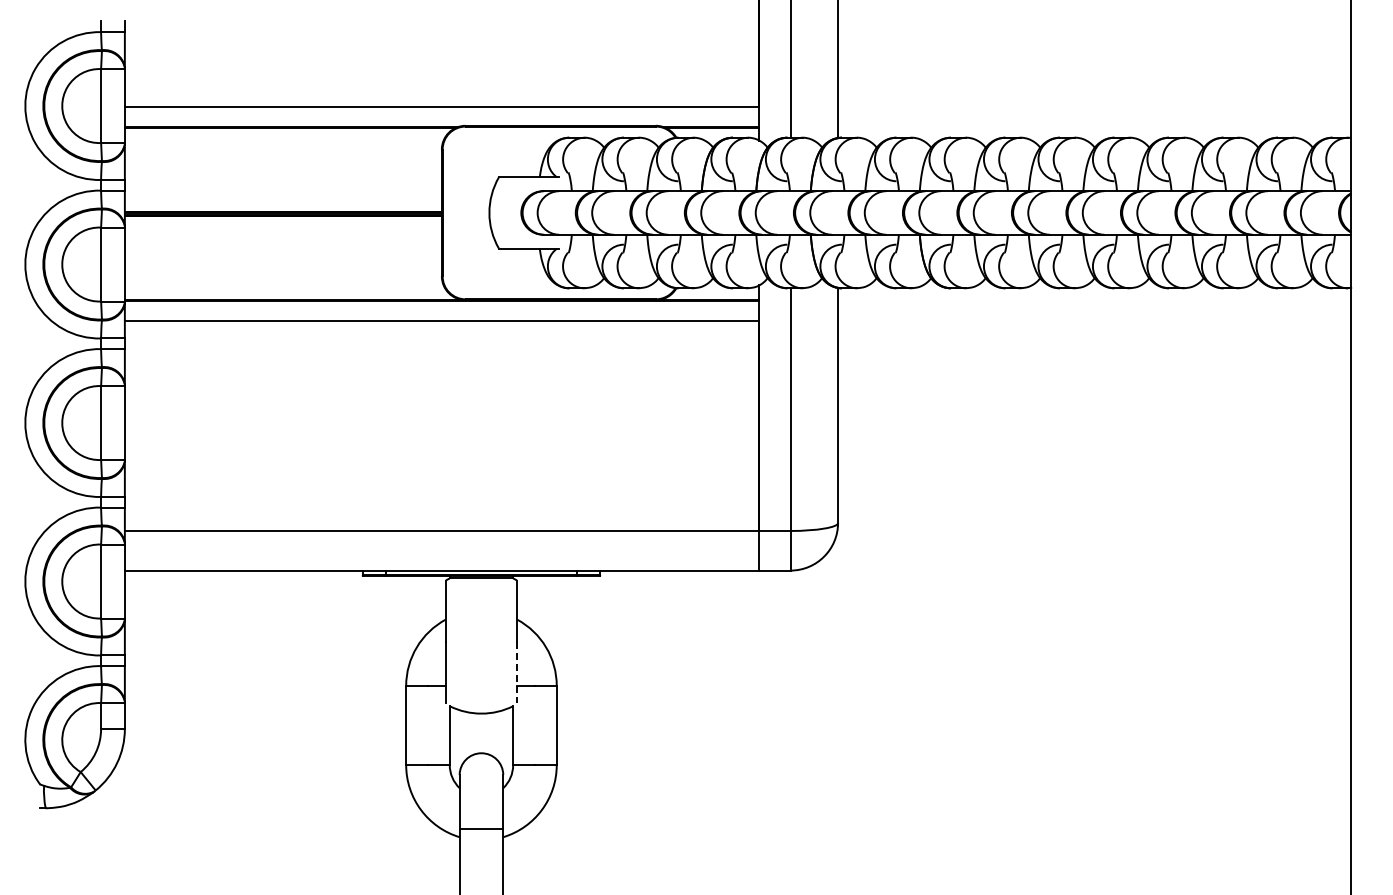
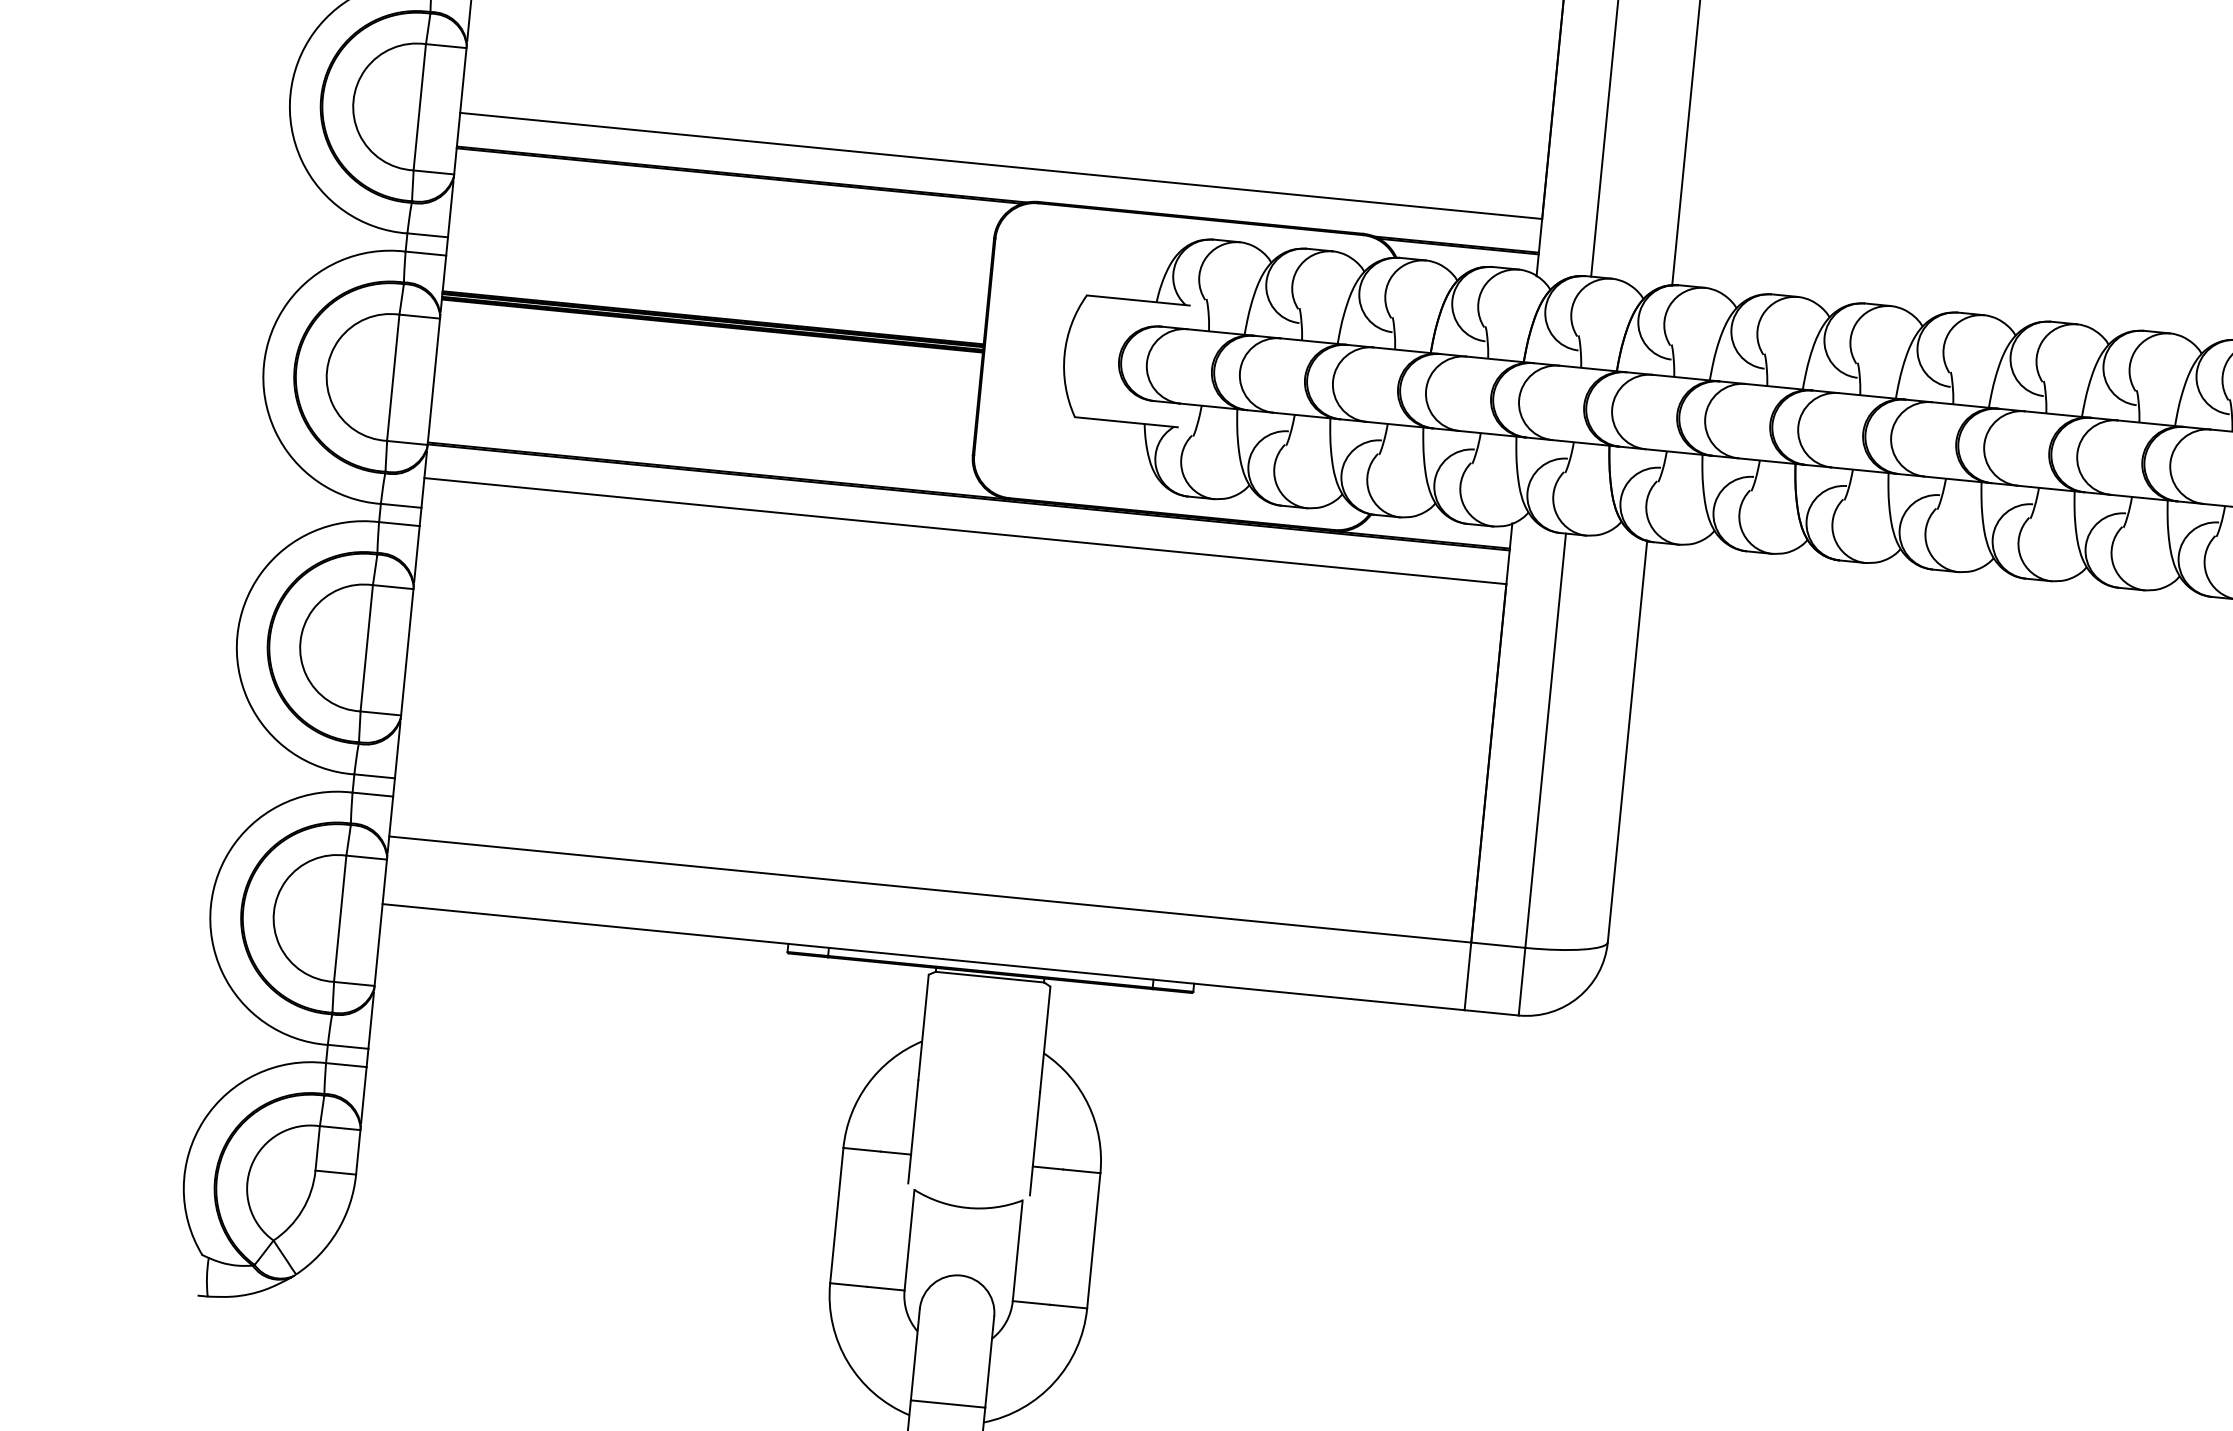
line: (517, 673) -> (1035, 1145), dashed -> solid

